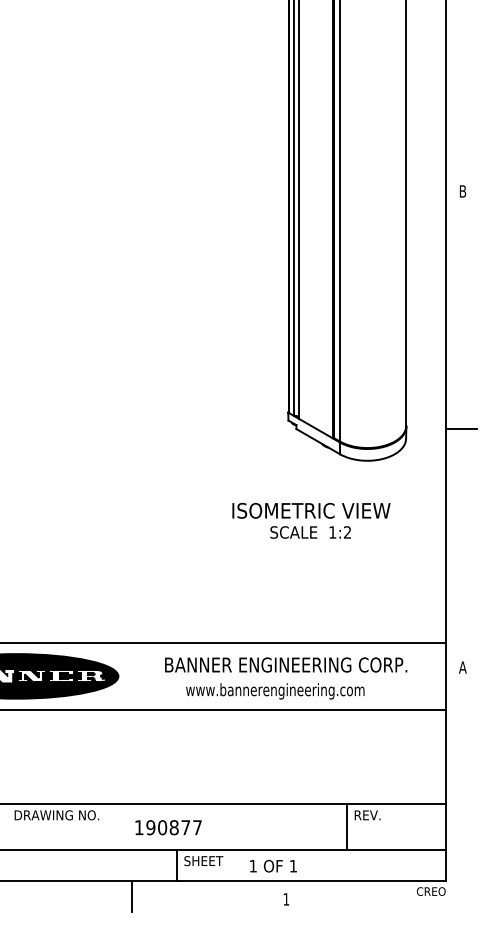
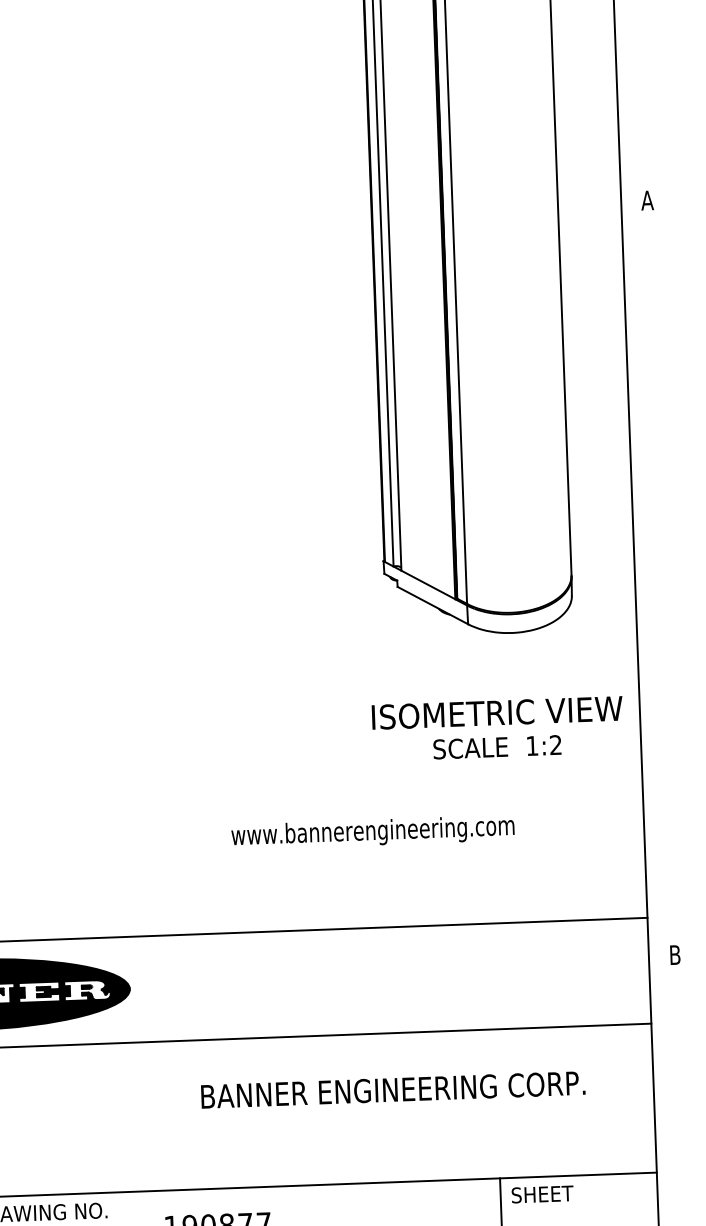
text: (462, 191) -> (646, 200), B -> A
line: (461, 429) -> (659, 577), removed
text: (311, 520) -> (498, 728), moved
text: (286, 664) -> (393, 1089), moved
text: (462, 667) -> (674, 955), A -> B
text: (275, 691) -> (373, 832), moved
text: (373, 815) -> (542, 1194), REV. -> SHEET

